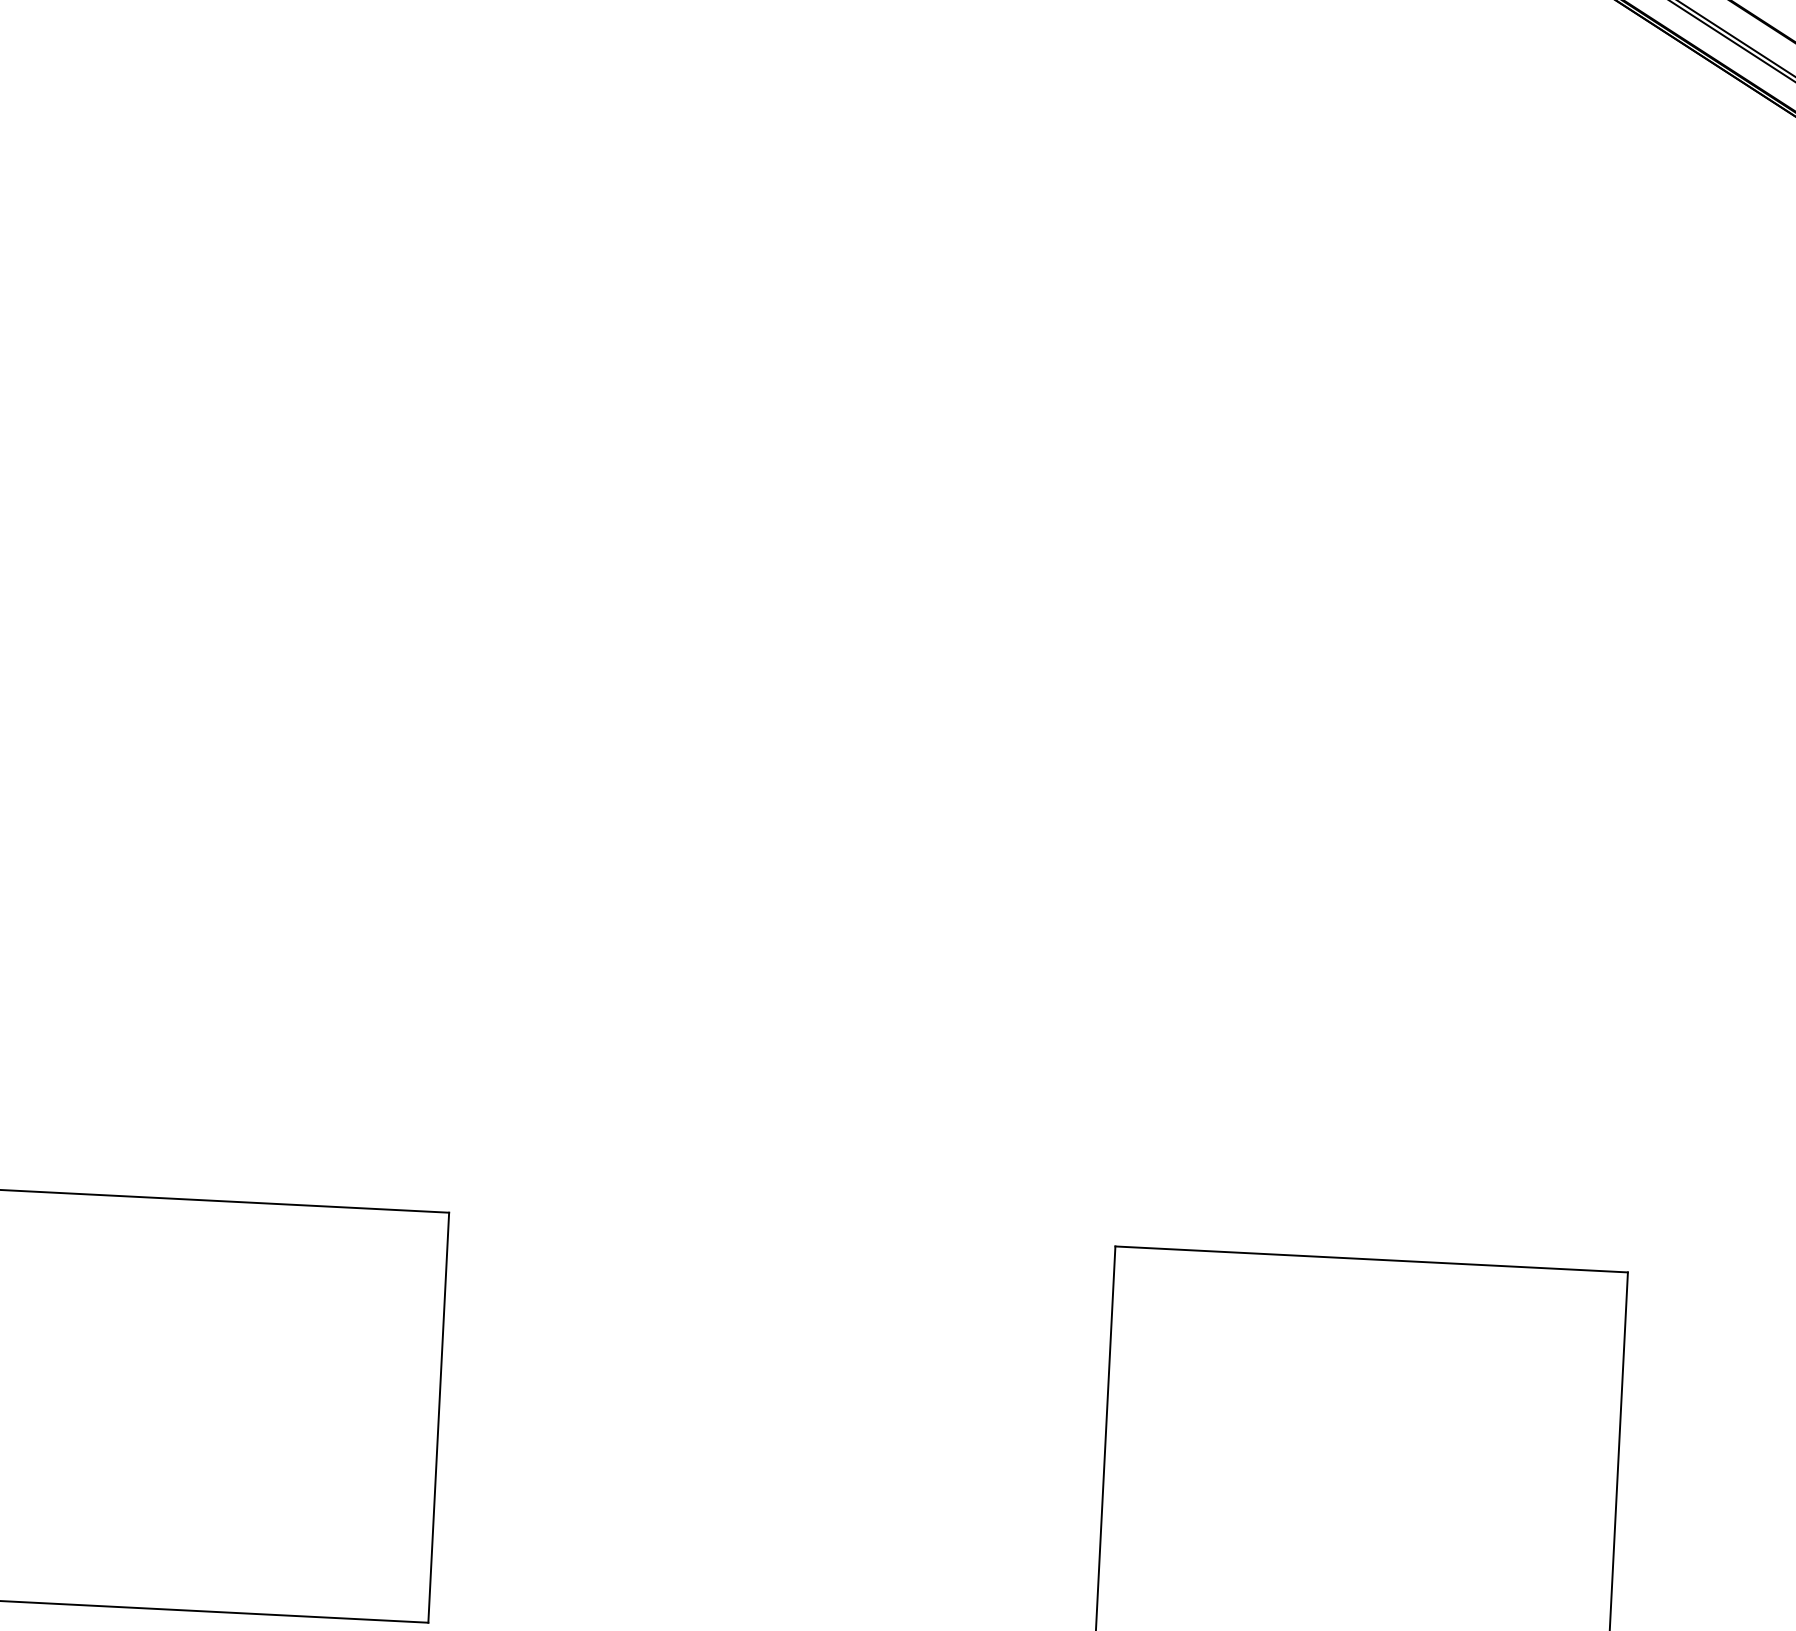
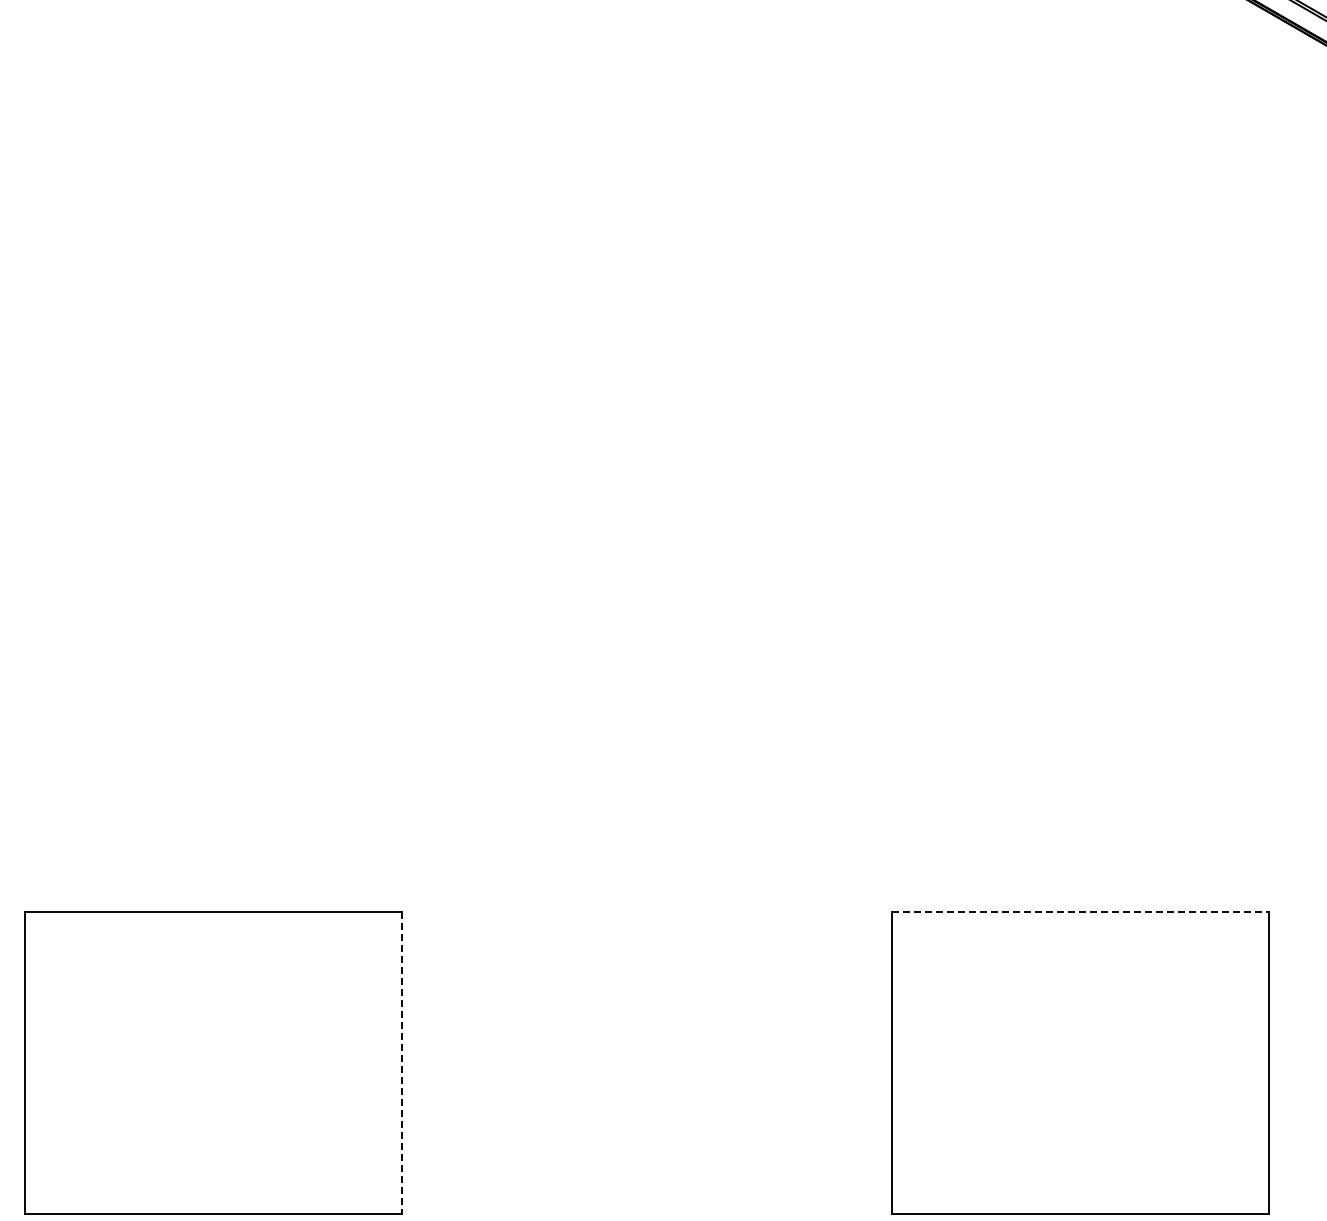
line: (1372, 1259) -> (1080, 912), solid -> dashed
line: (438, 1417) -> (401, 1062), solid -> dashed

